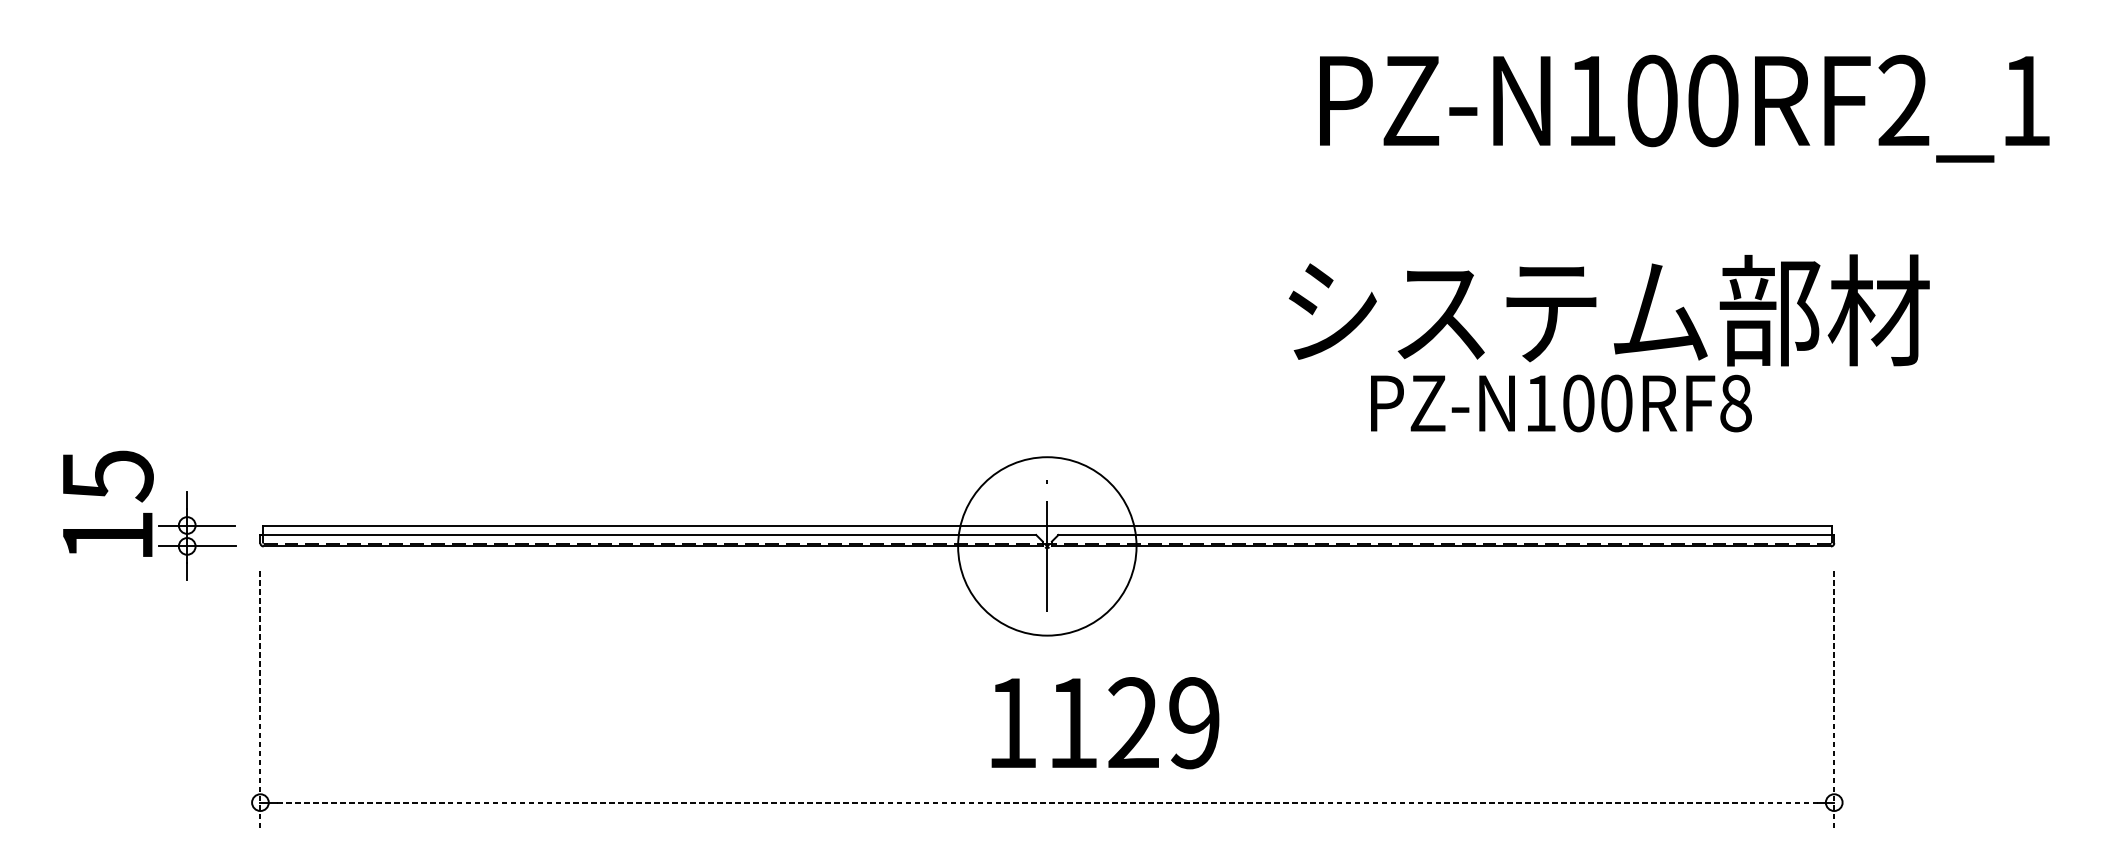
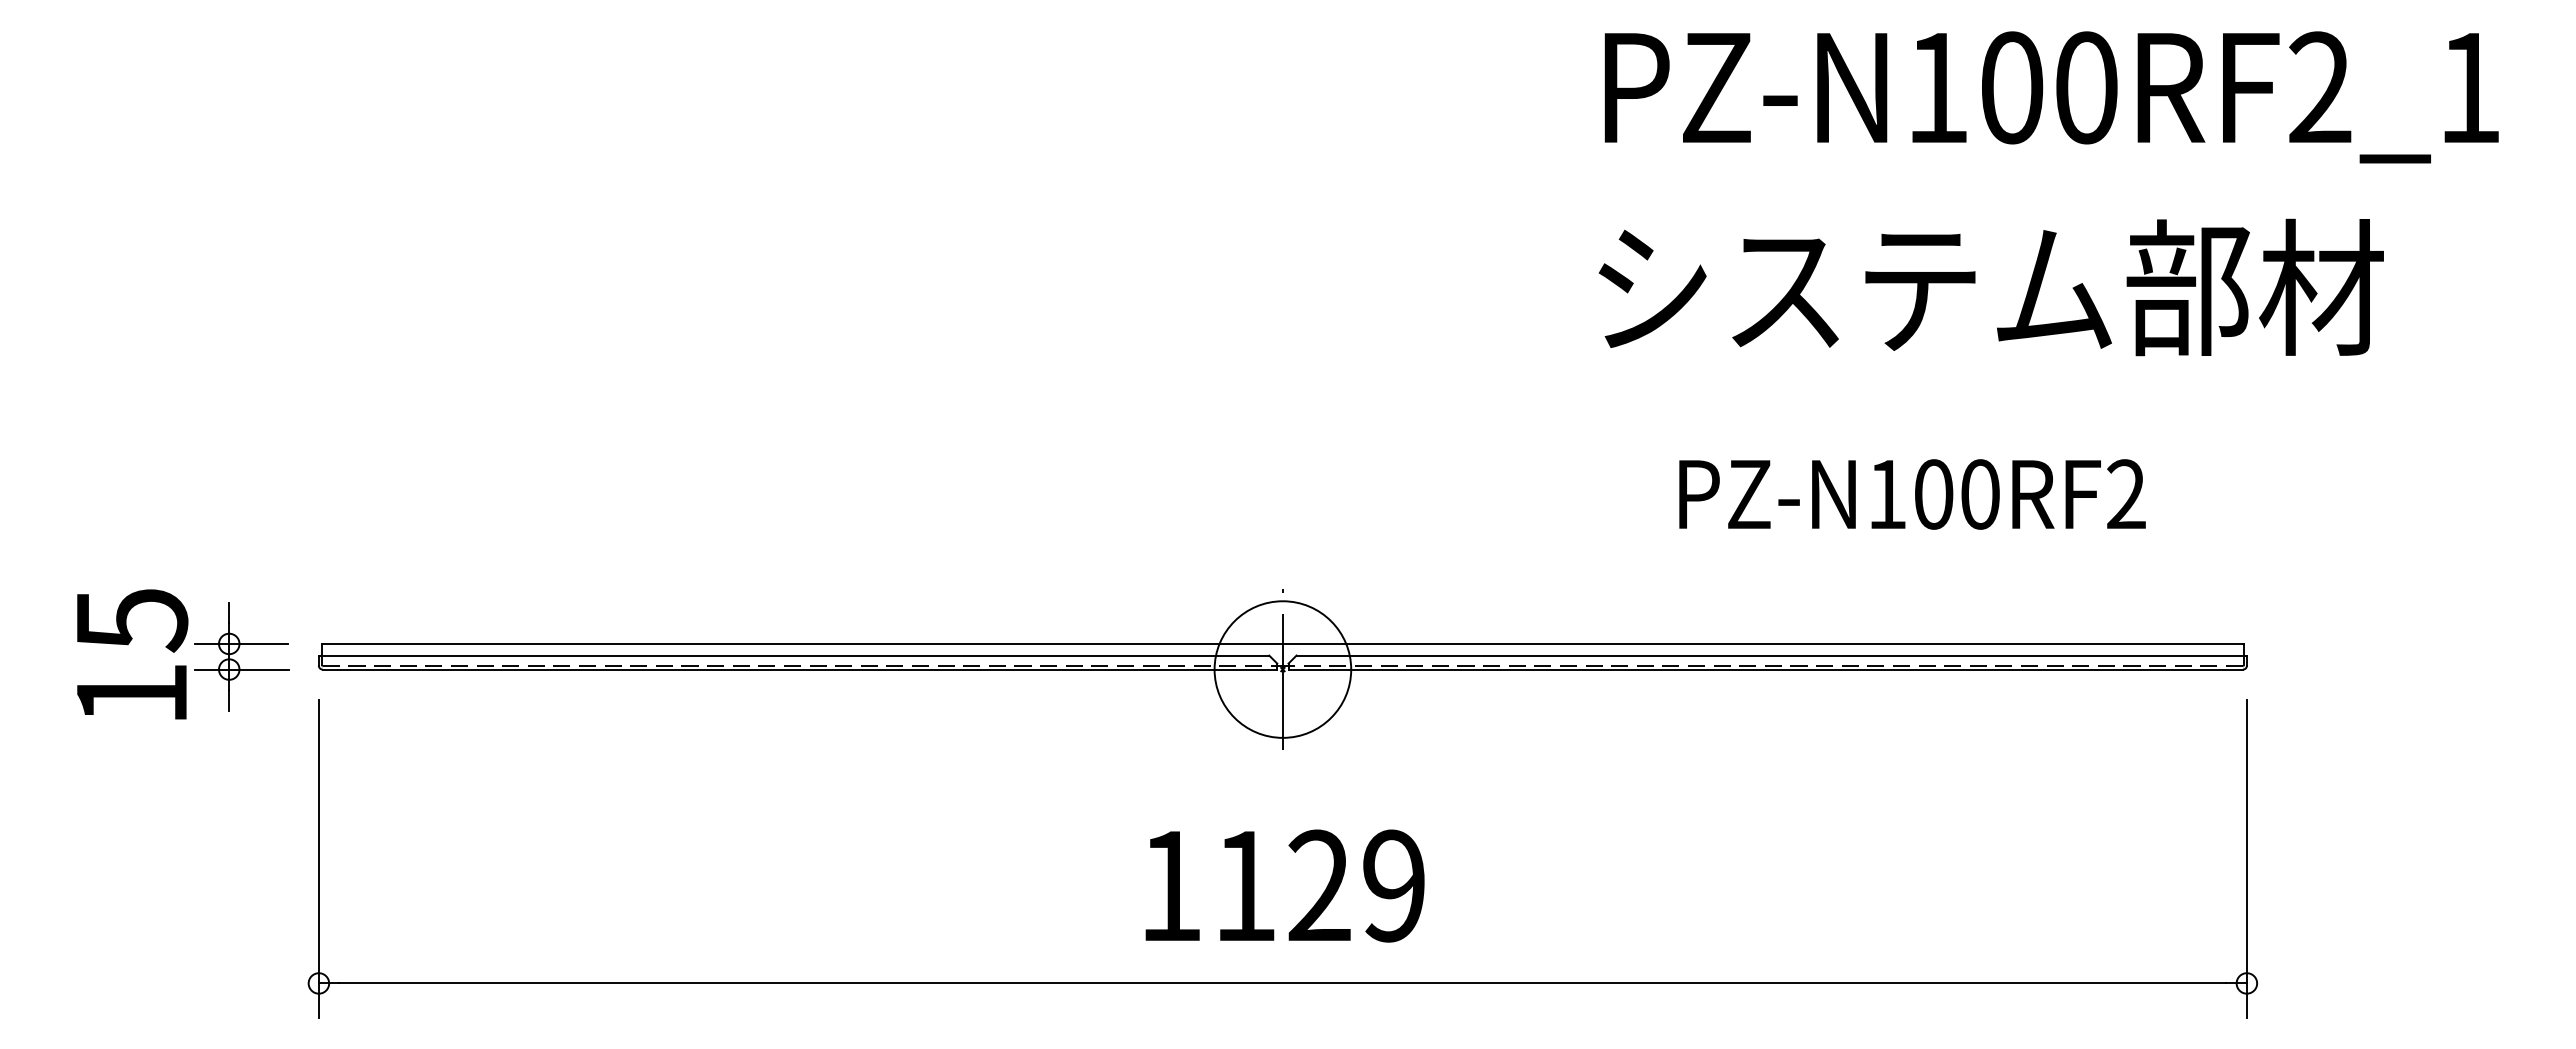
text: (1684, 108) -> (2051, 97), moved
text: (1608, 310) -> (1990, 287), moved
text: (1735, 403) -> (2126, 494), PZ-N100RF8 -> PZ-N100RF2
text: (108, 503) -> (132, 654), moved
circle: (1047, 546) -> (1282, 669), size x0.62
line: (260, 700) -> (318, 858), dashed -> solid
line: (1833, 700) -> (2246, 858), dashed -> solid
text: (1104, 722) -> (1284, 885), moved
line: (1047, 802) -> (1283, 983), dashed -> solid

